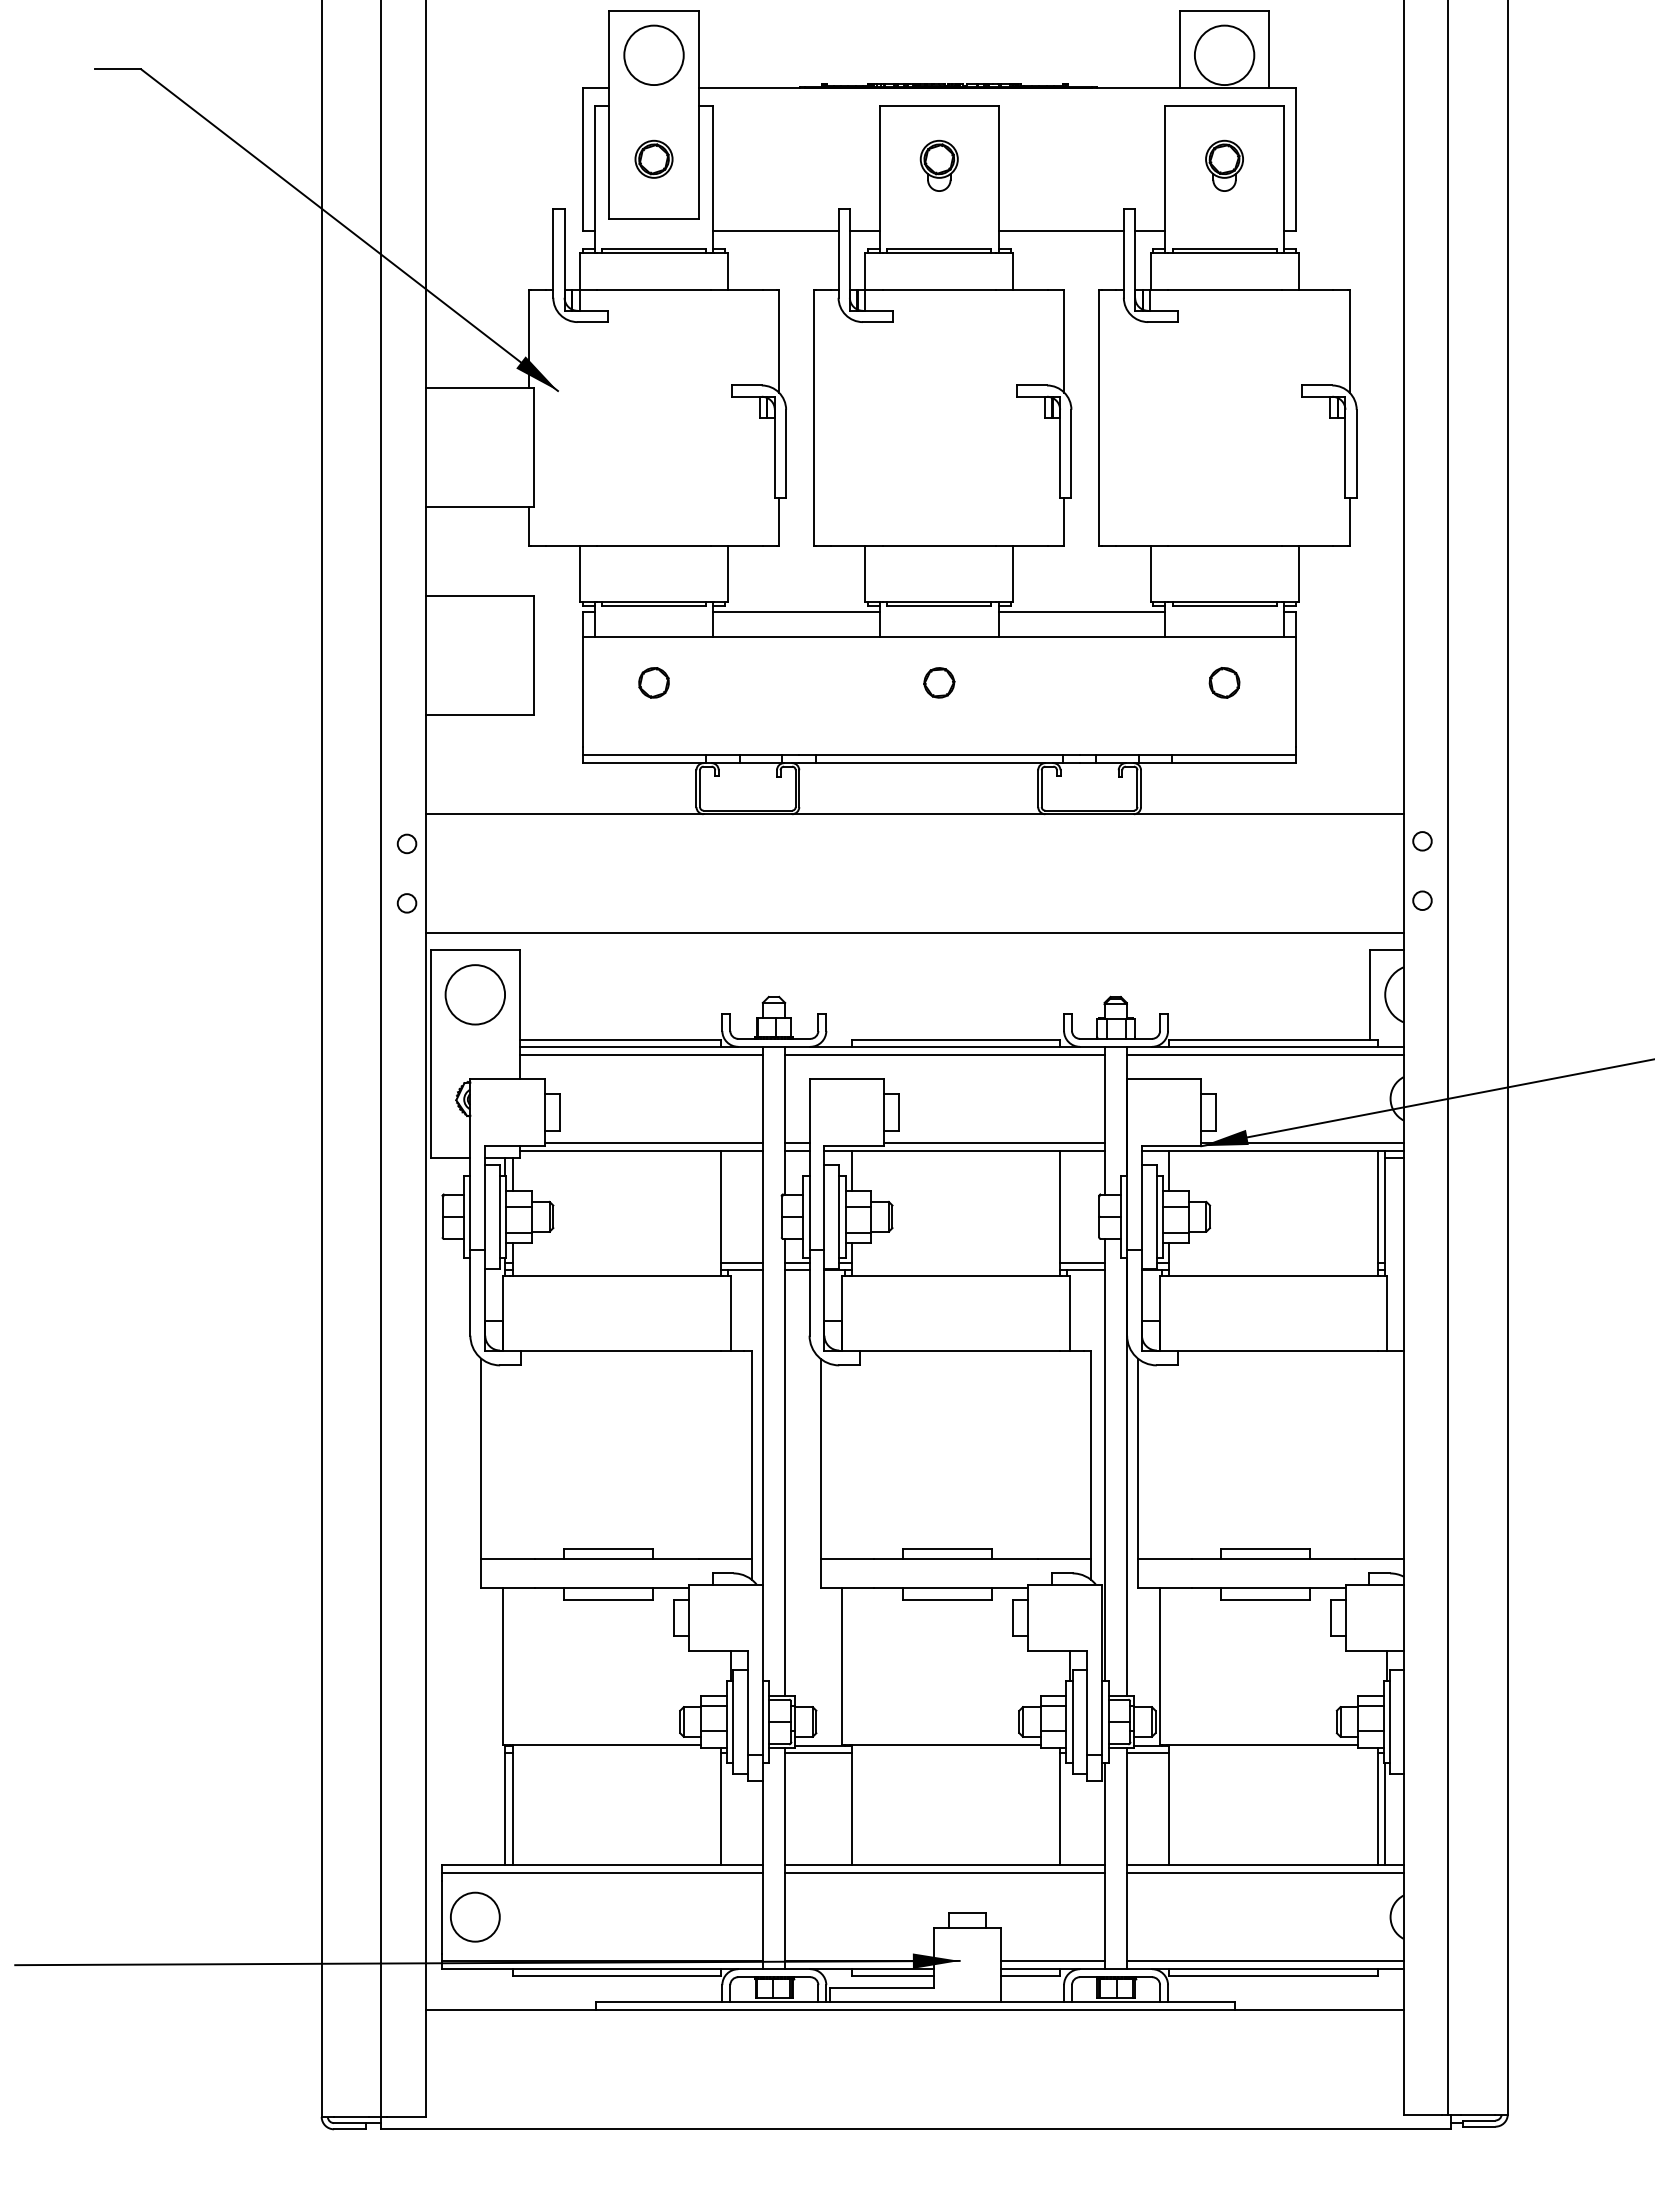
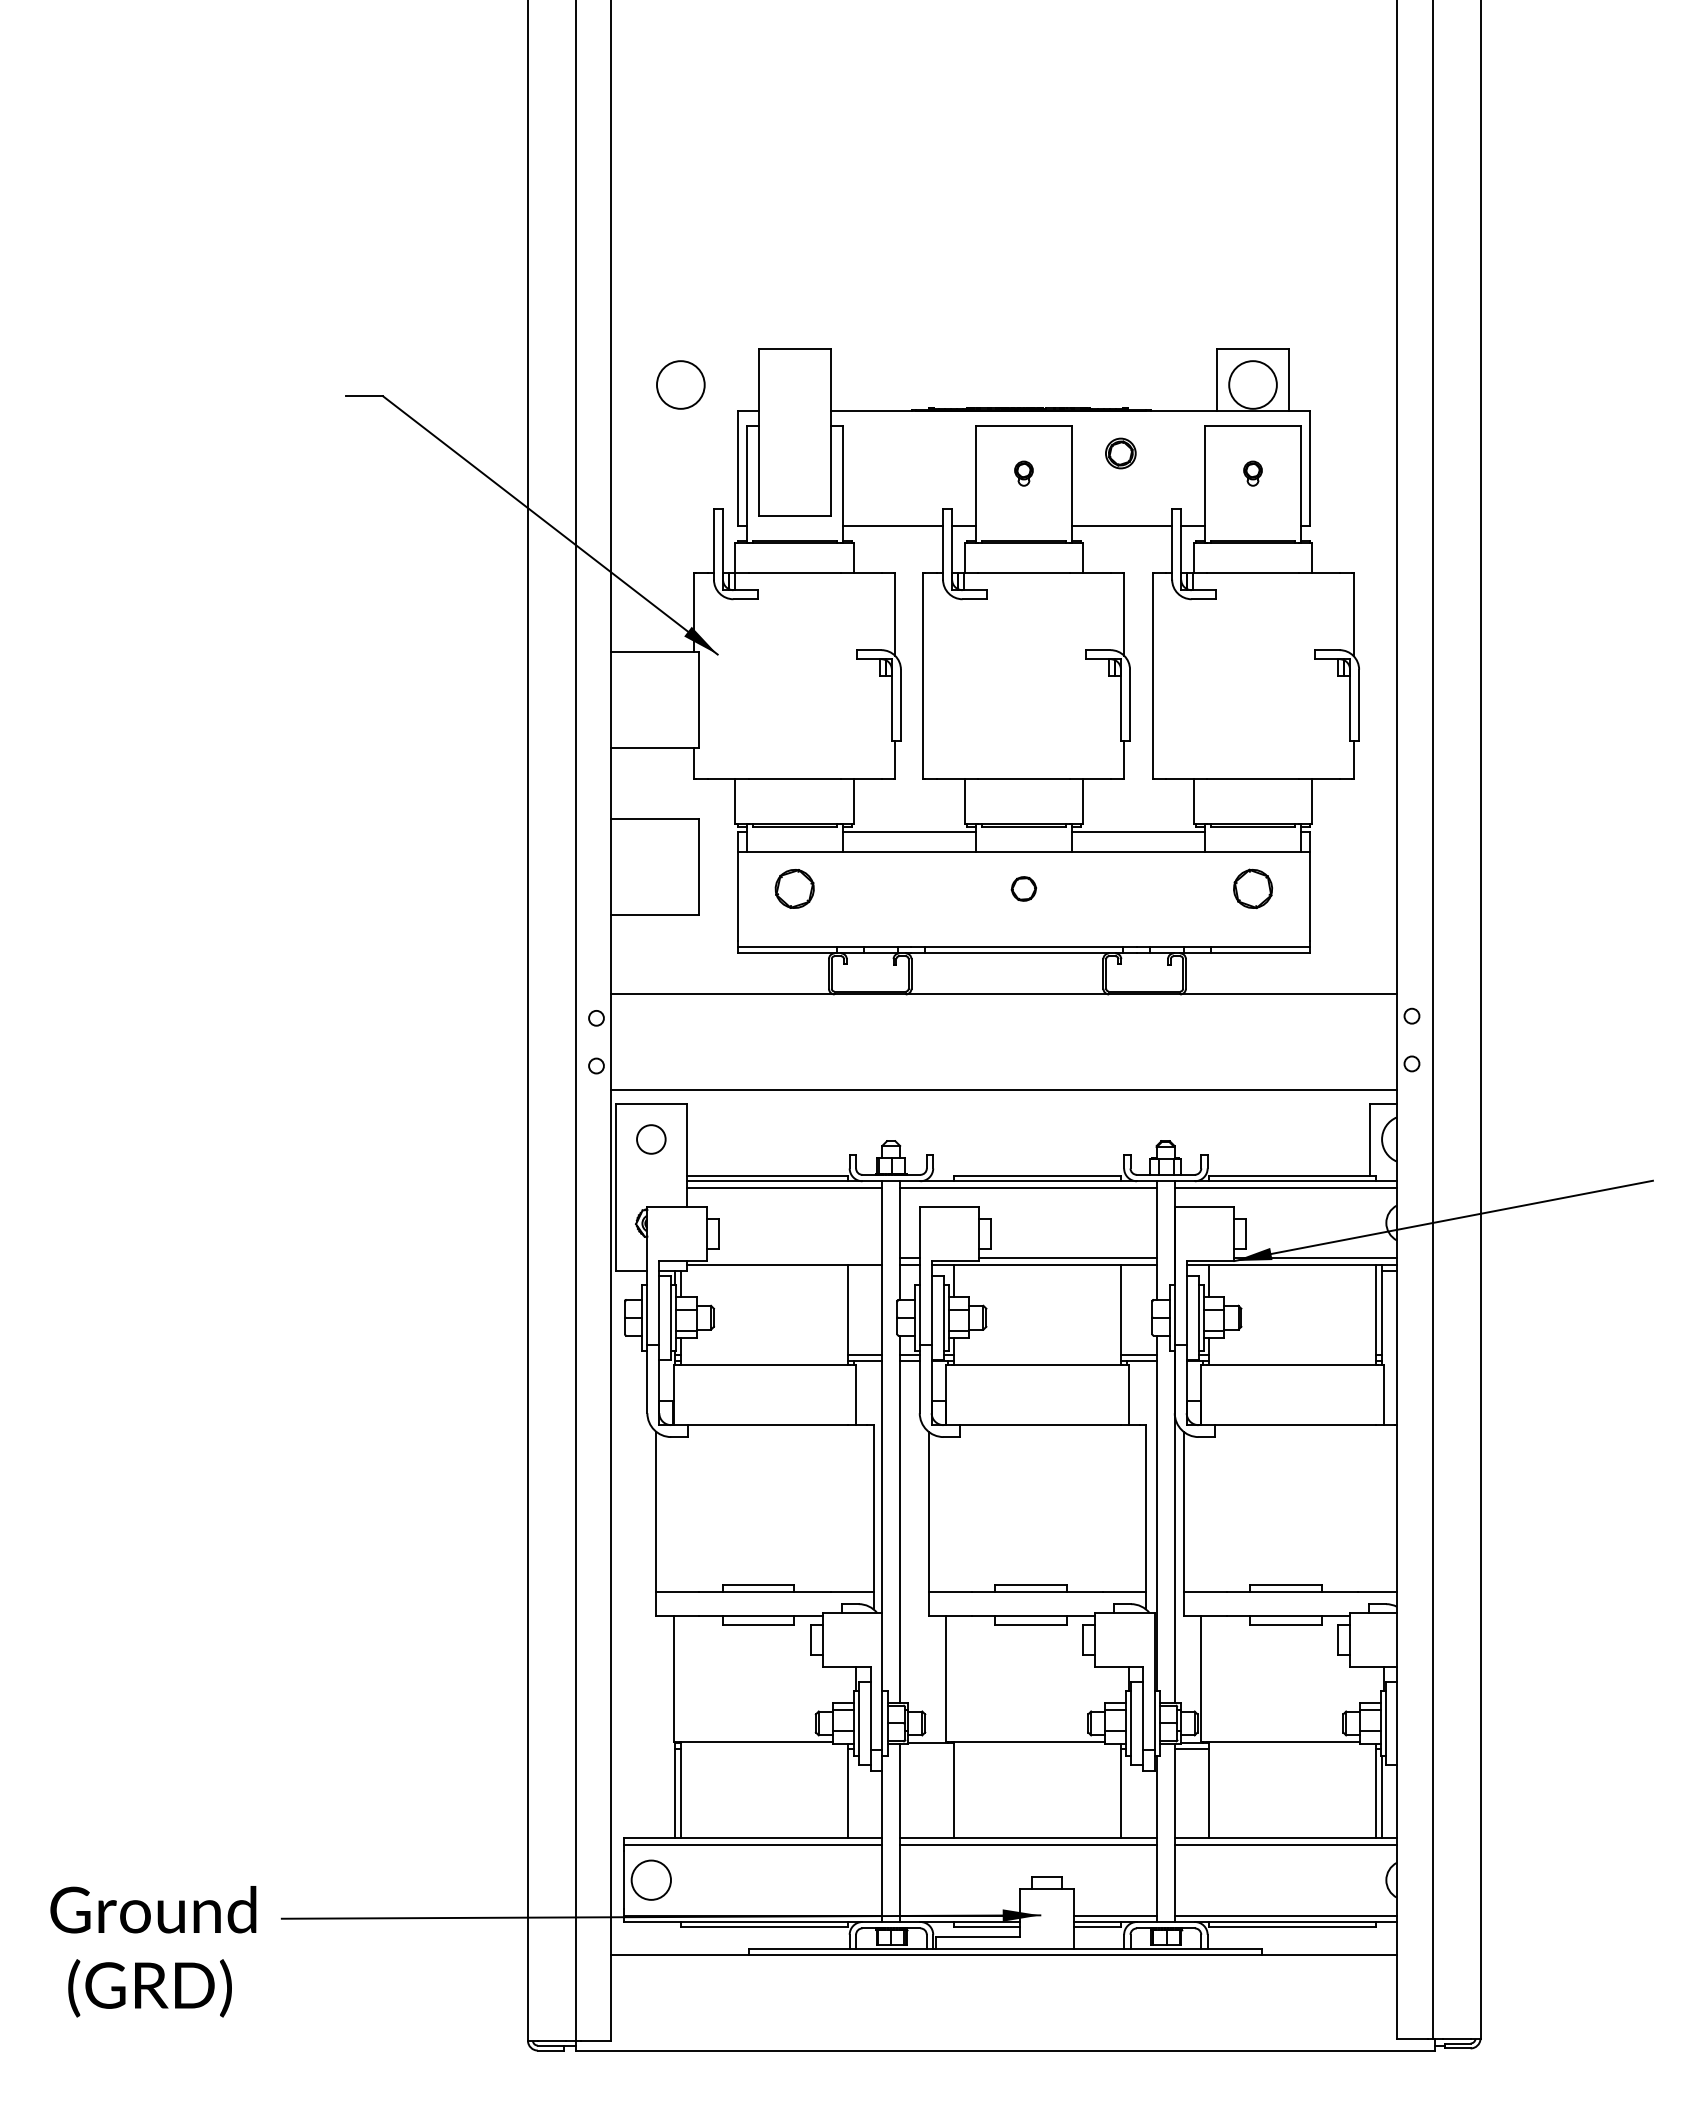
circle: (653, 54) -> (680, 384), moved
part: (653, 159) -> (1120, 453), moved
part: (938, 165) -> (1023, 473), size x0.6
part: (1223, 165) -> (1252, 473), size x0.6
part: (653, 682) -> (794, 888), size x1.6
part: (1223, 682) -> (1252, 888), size x1.6
circle: (475, 994) -> (651, 1139), size x0.6
line: (653, 1143) -> (794, 1258), removed
line: (817, 1753) -> (926, 1748), removed

